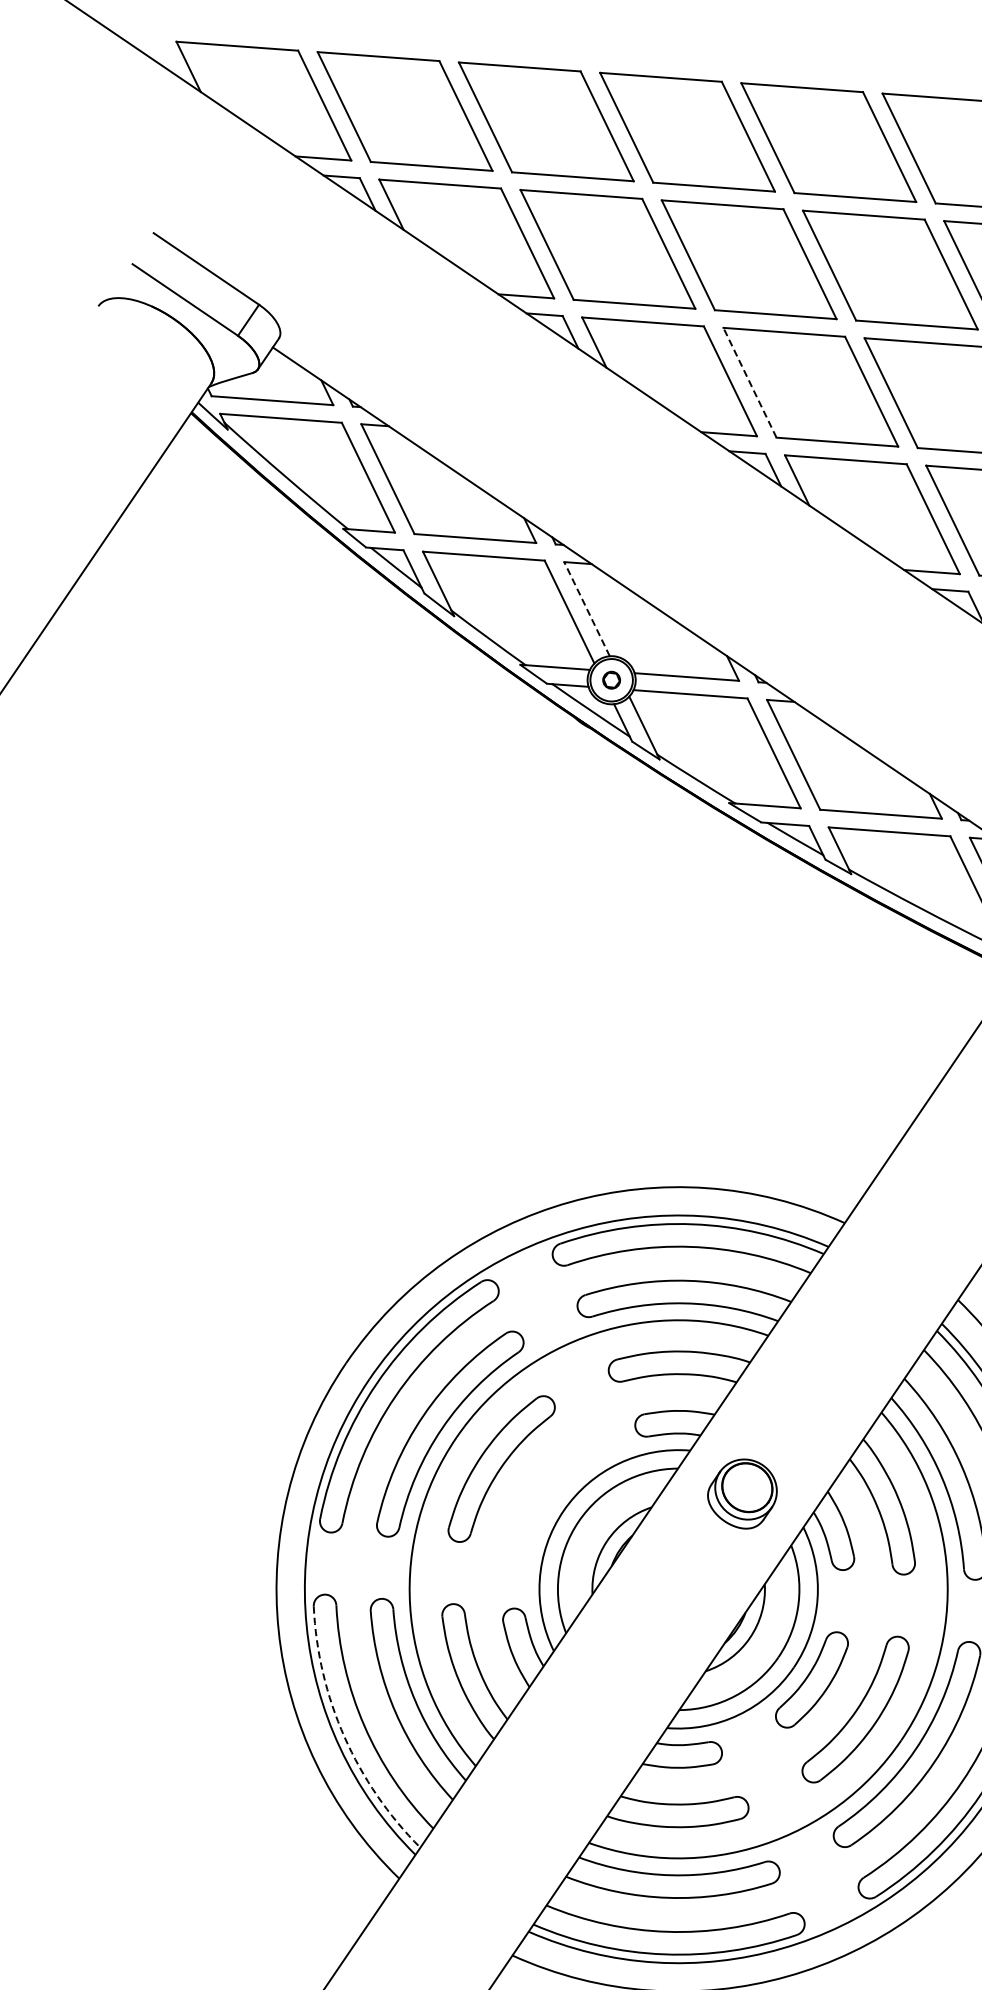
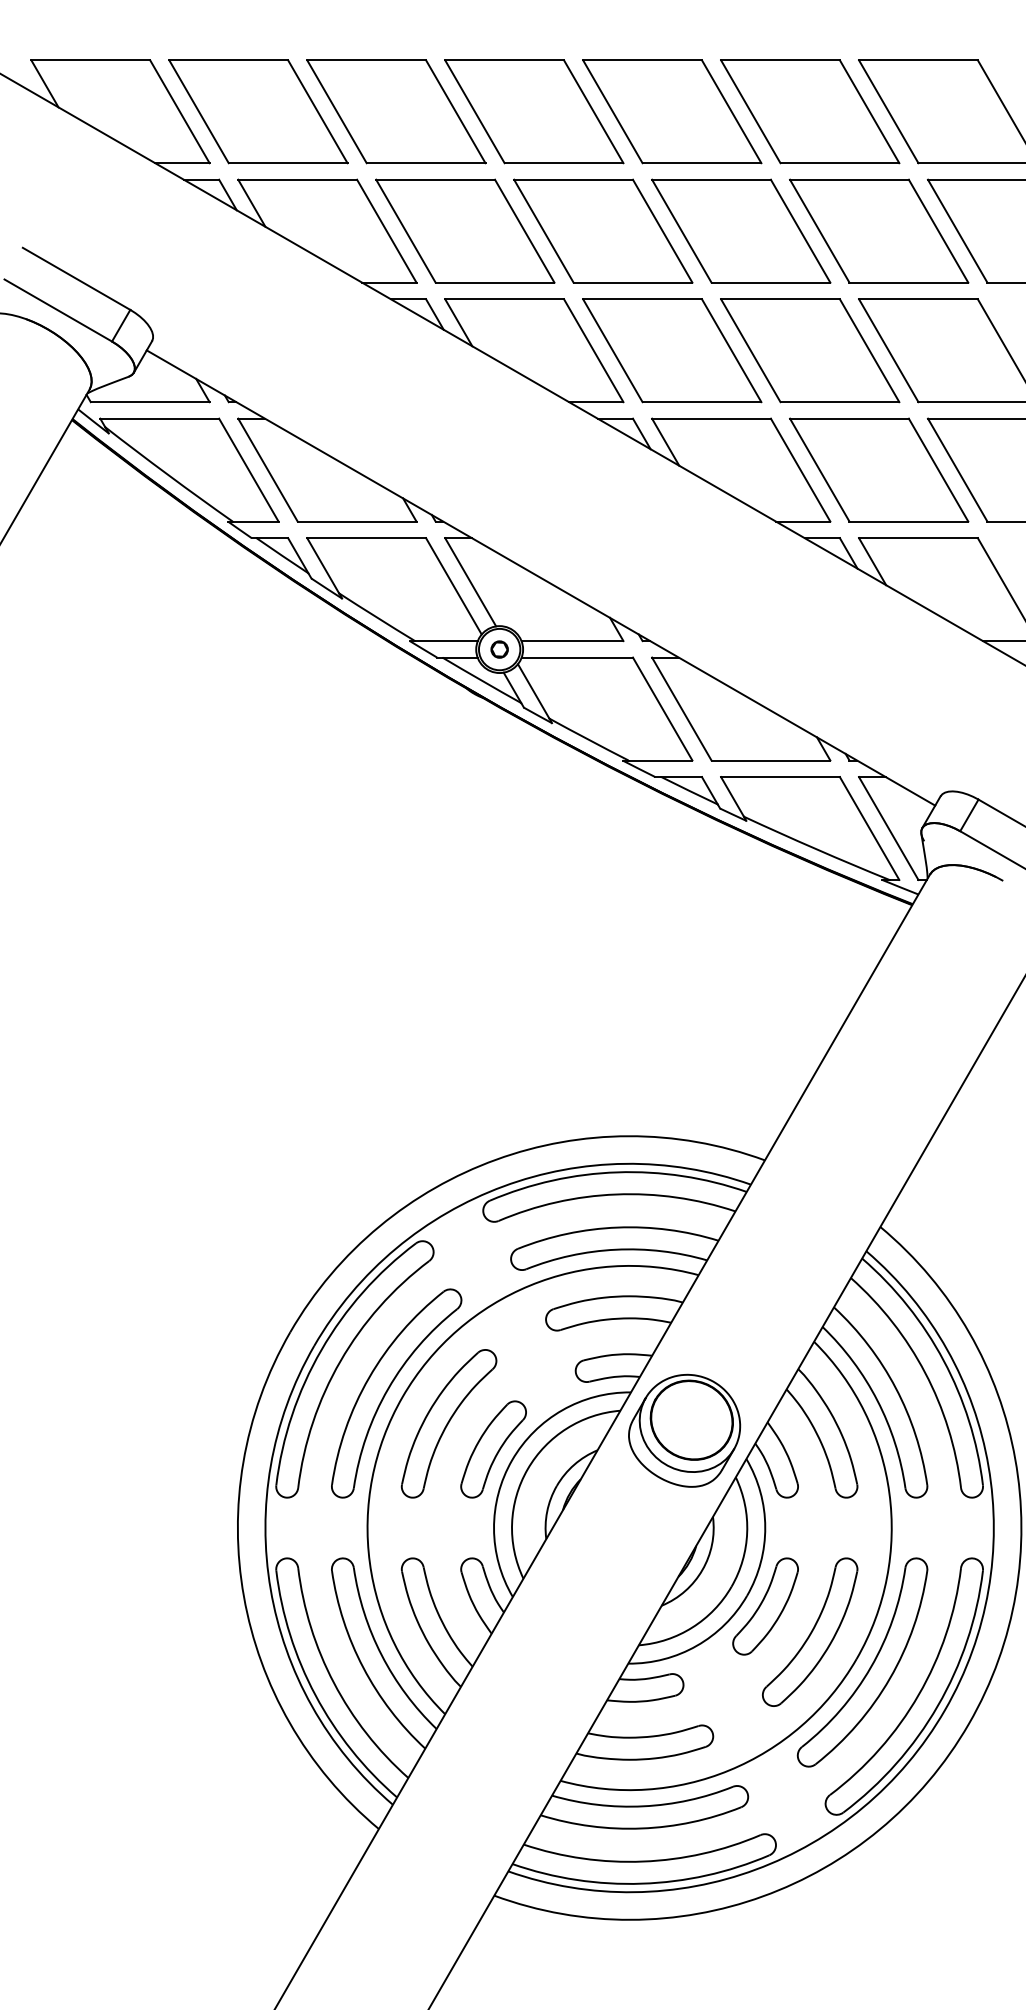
line: (749, 382) -> (612, 350), dashed -> solid
line: (586, 609) -> (470, 582), dashed -> solid
part: (742, 1493) -> (684, 1430), size x1.67
part: (545, 1498) -> (493, 1449), added
arc: (344, 1737) -> (315, 1695), dashed -> solid

